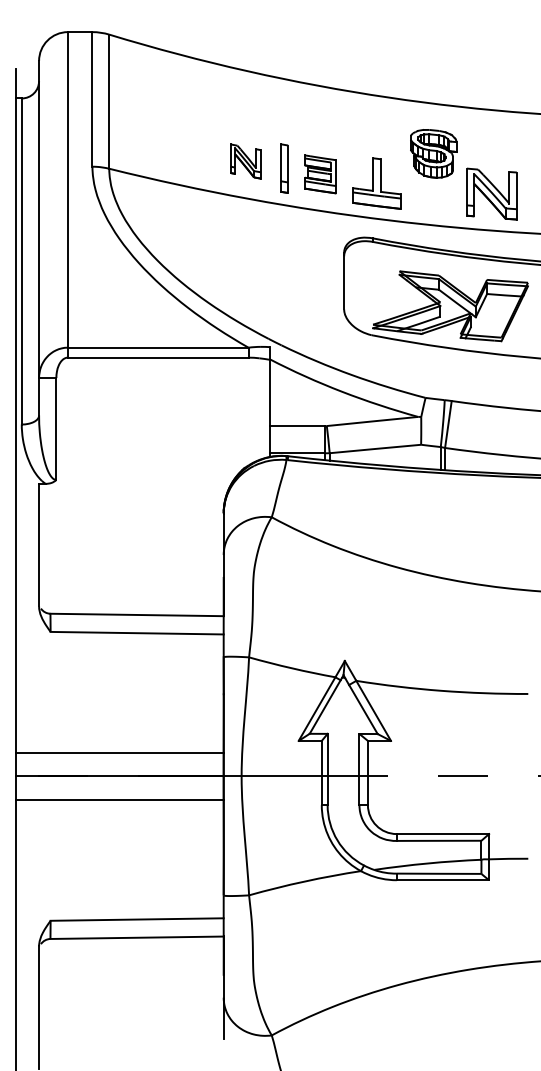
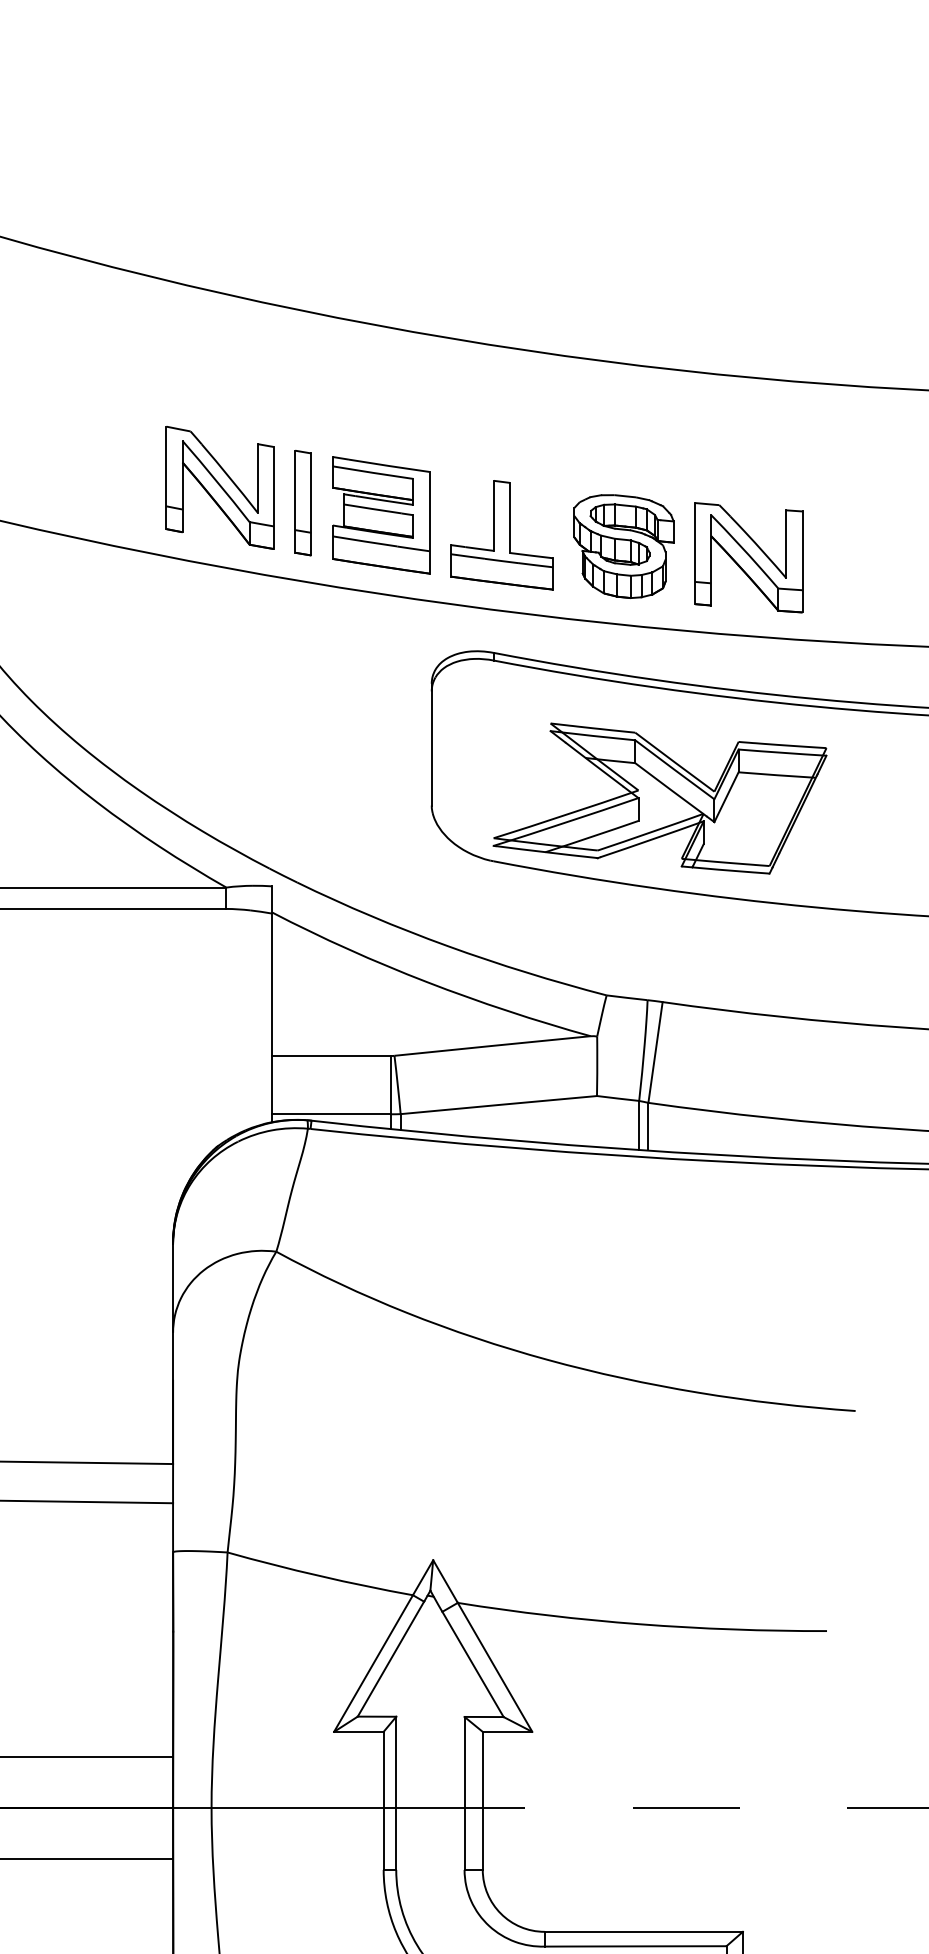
part: (433, 153) -> (623, 545), moved
part: (245, 161) -> (219, 487), size x1.67
part: (320, 174) -> (380, 515), size x1.43

